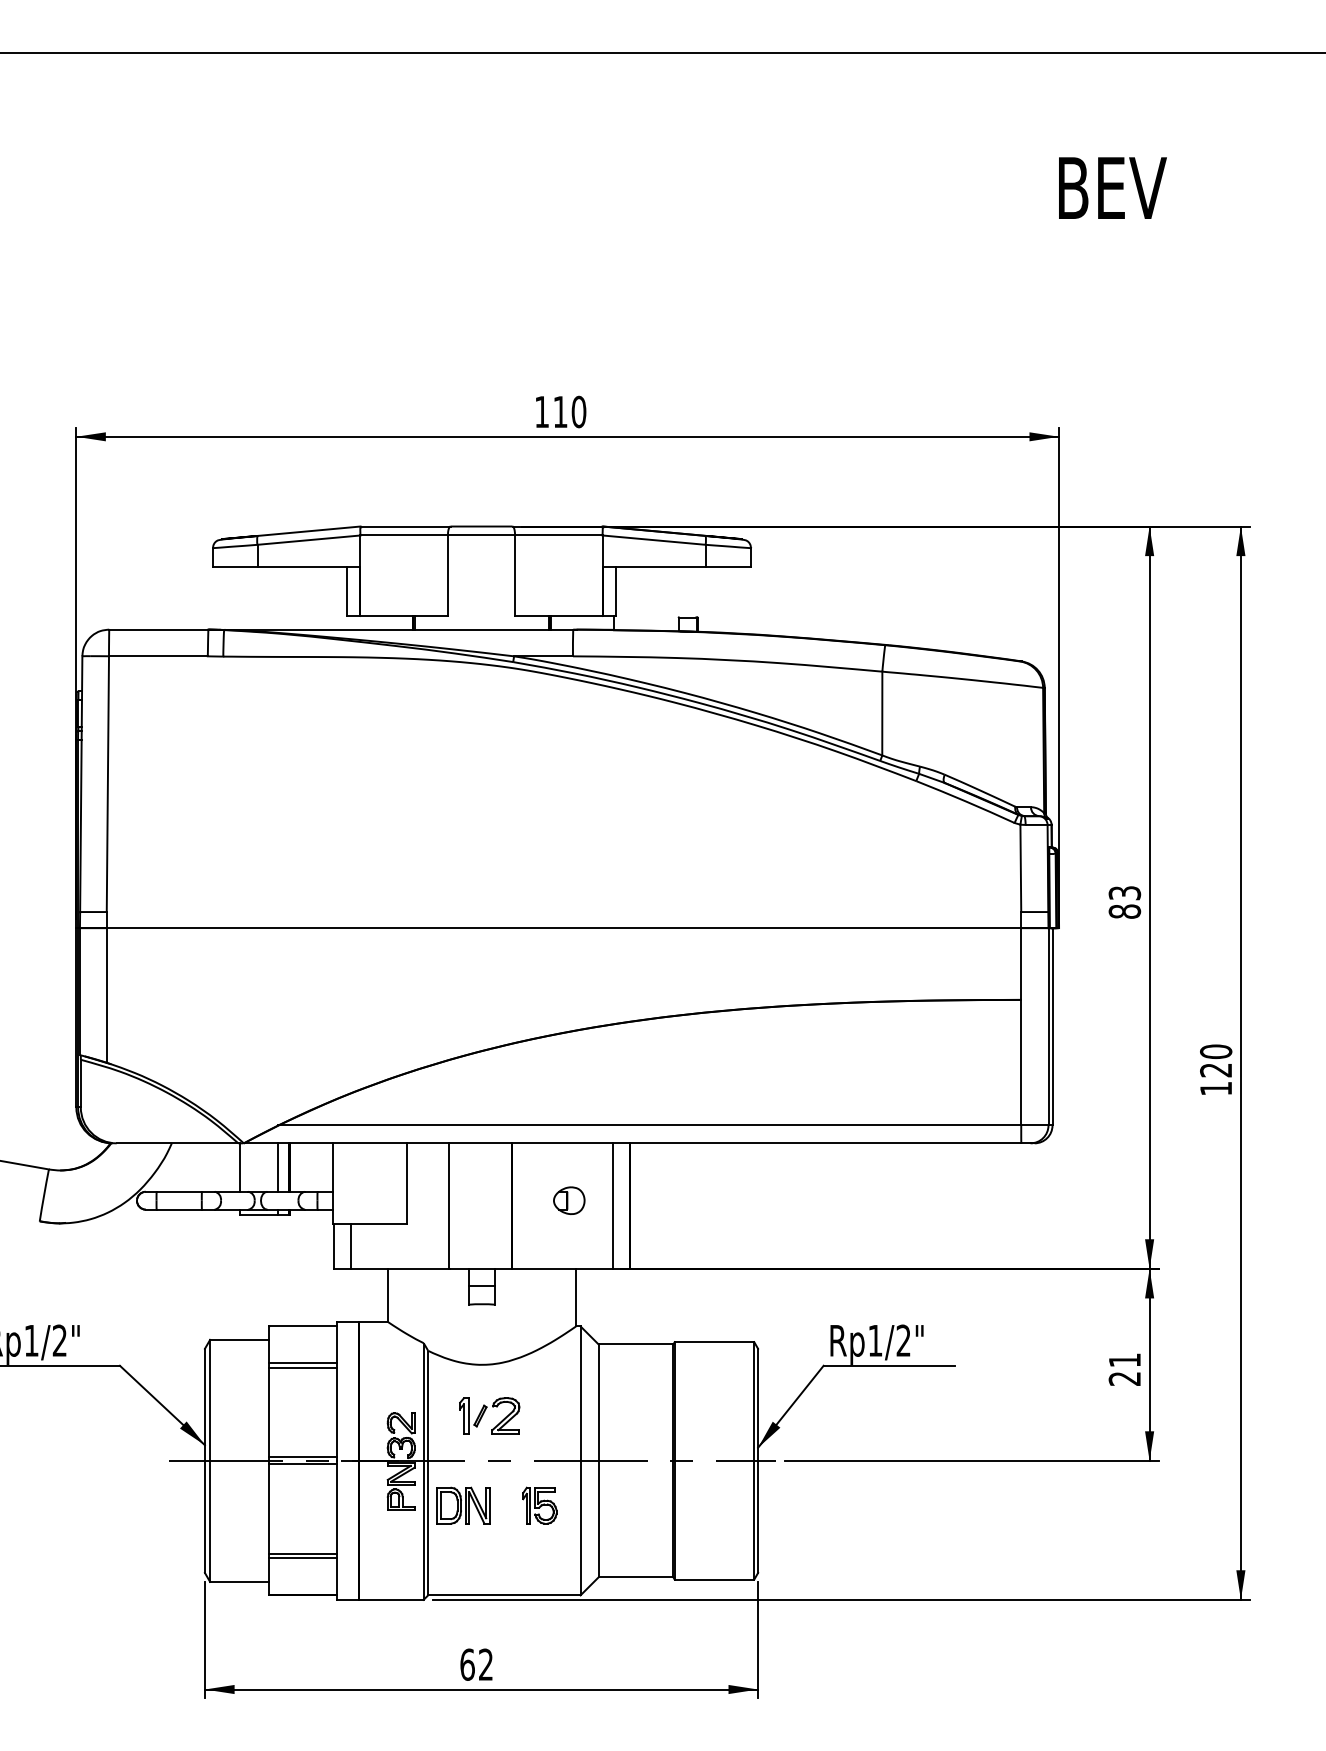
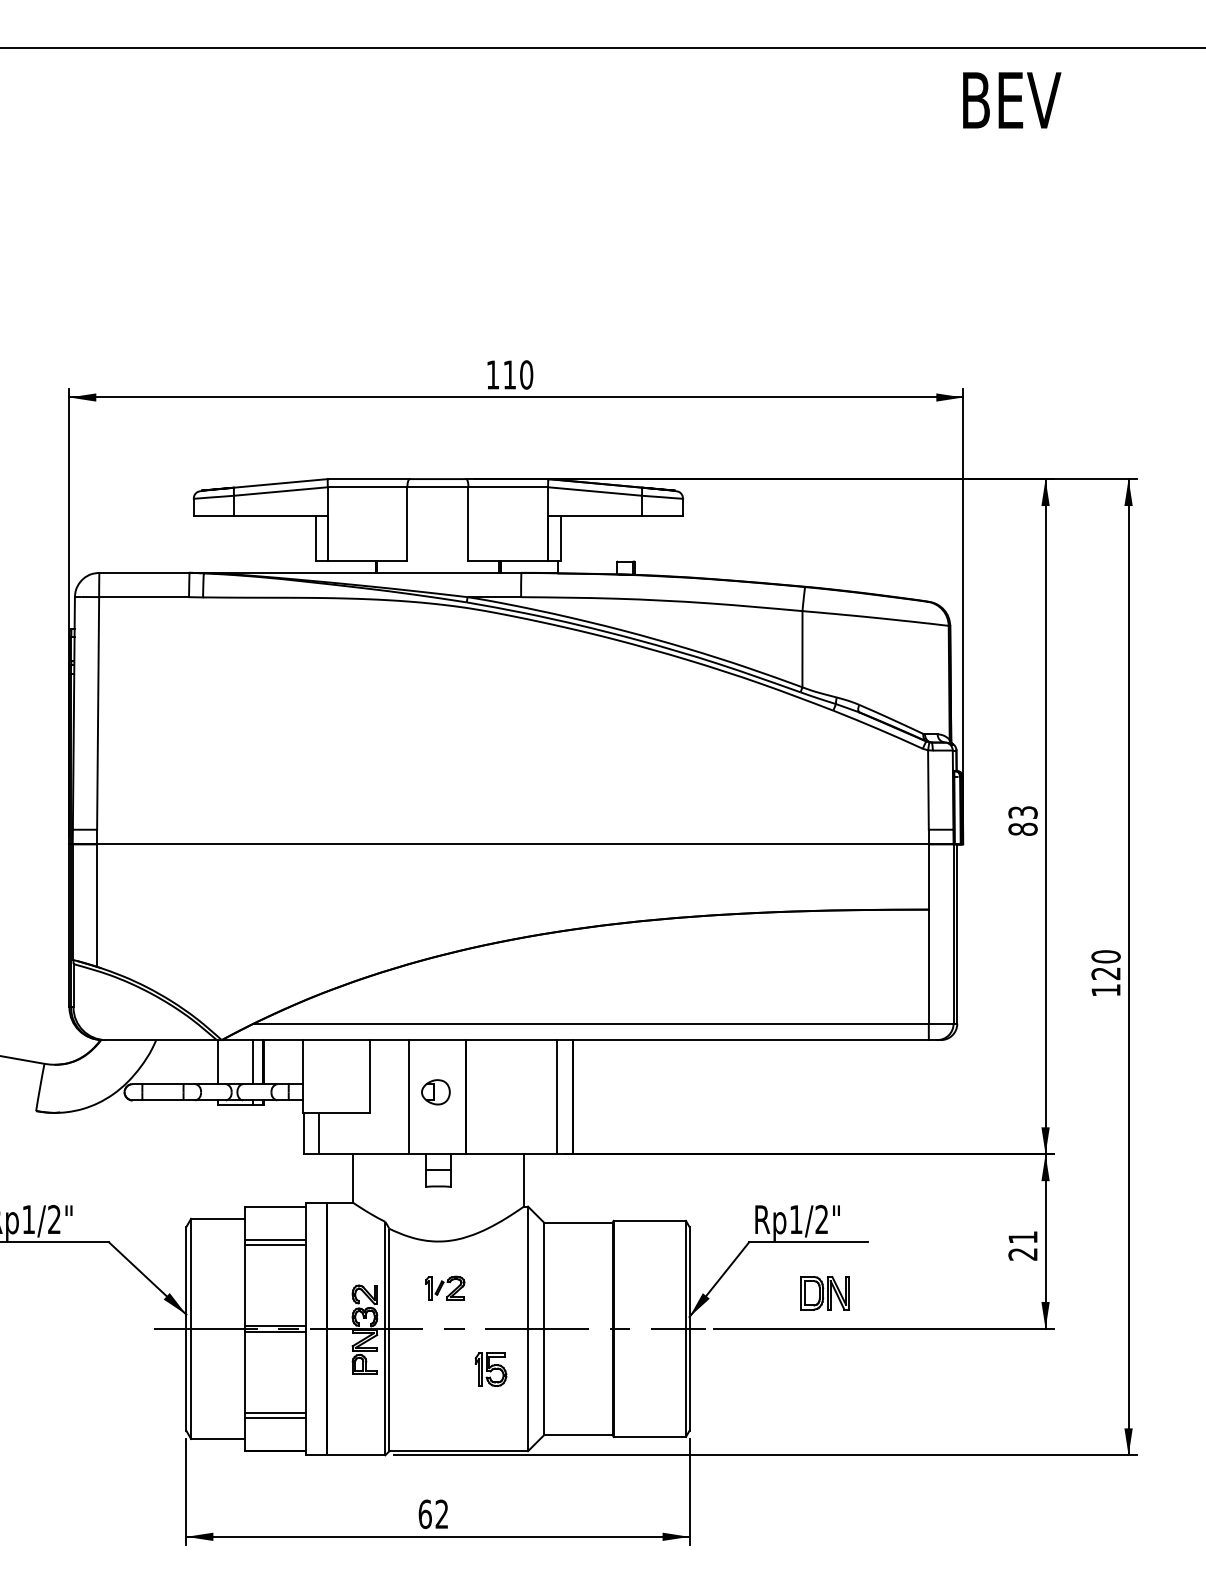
text: (1112, 187) -> (1011, 99), moved
part: (569, 1200) -> (436, 1092), moved
part: (489, 1415) -> (445, 1287), size x0.7
part: (463, 1505) -> (825, 1293), moved

